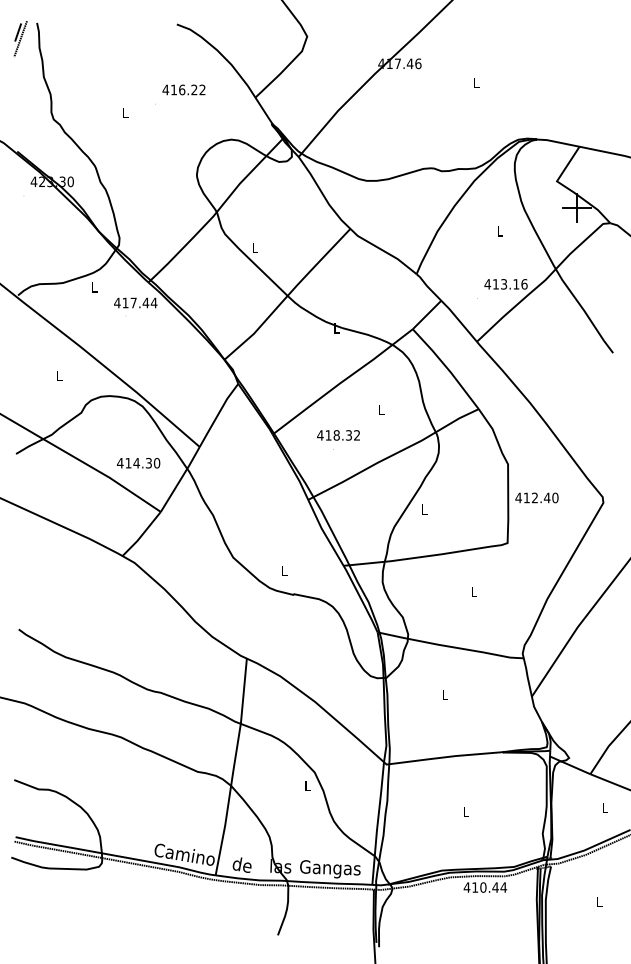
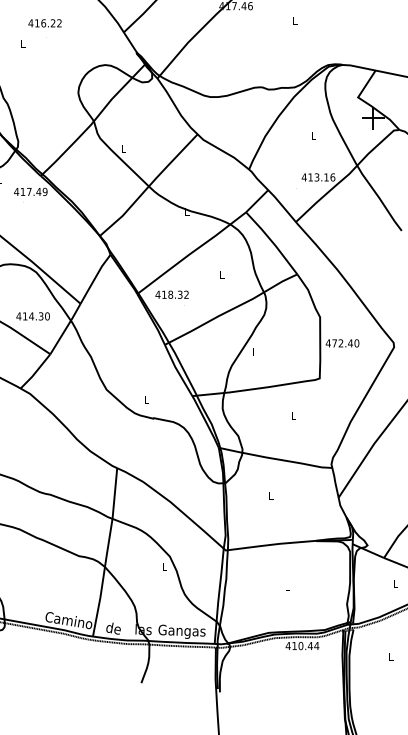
text: (183, 89) -> (44, 22), moved
text: (153, 302) -> (44, 191), 417.44 -> 417.49
text: (338, 435) -> (172, 294), moved
text: (526, 497) -> (334, 343), 412.40 -> 472.40

